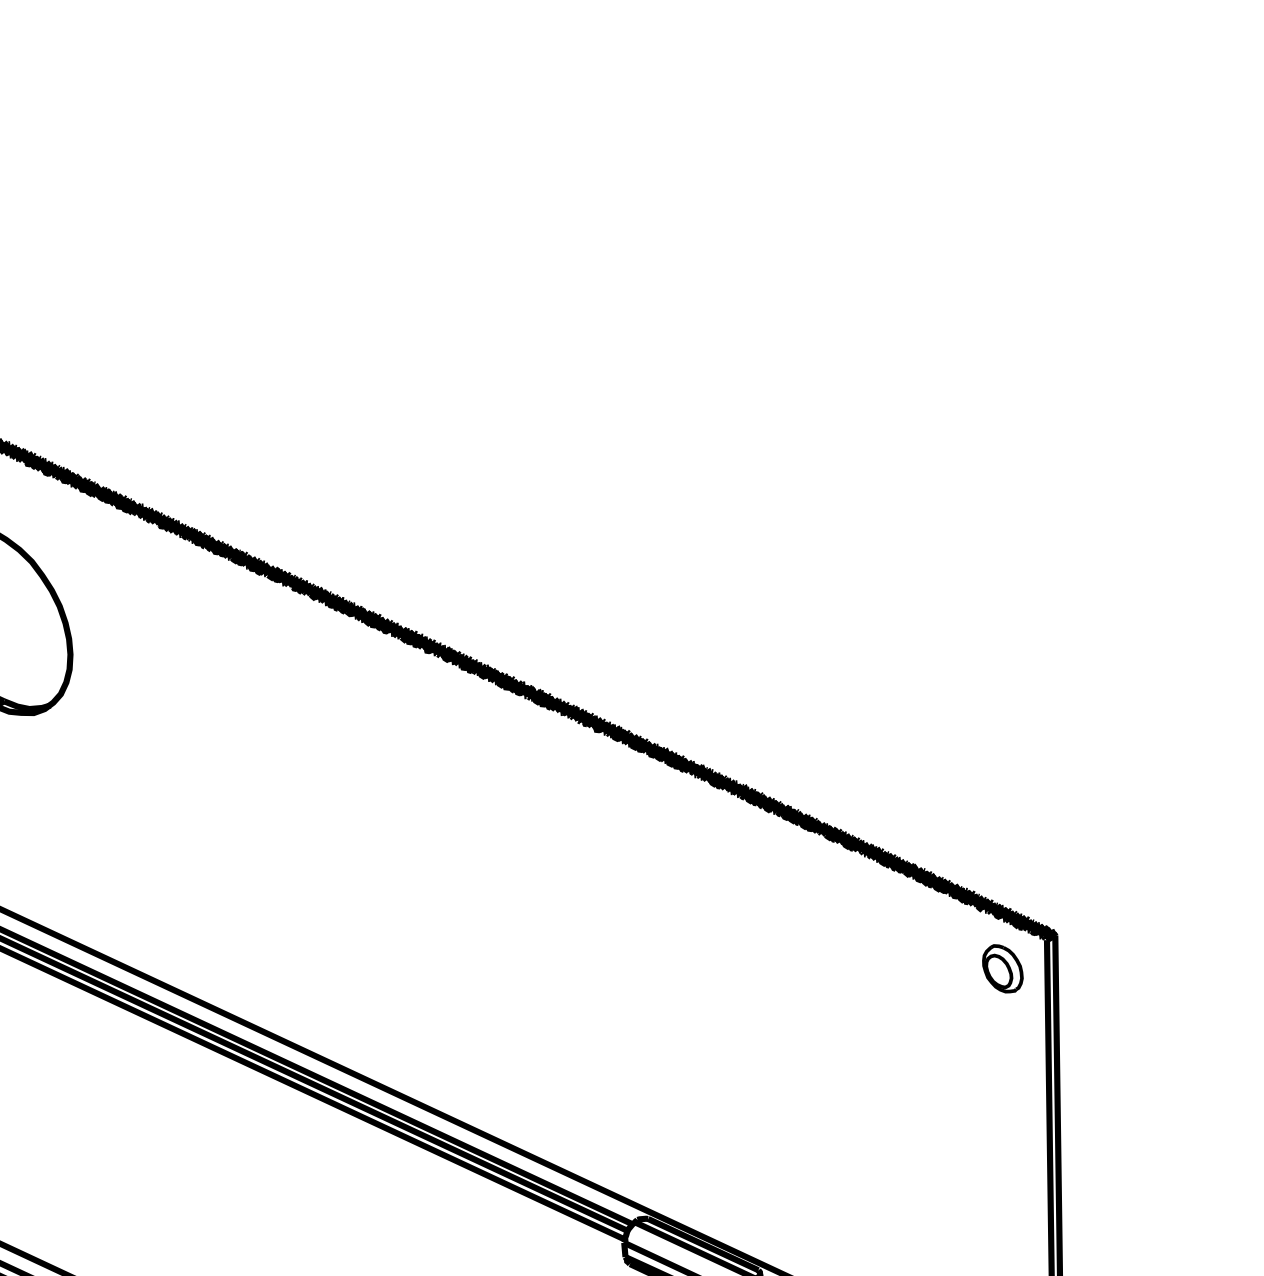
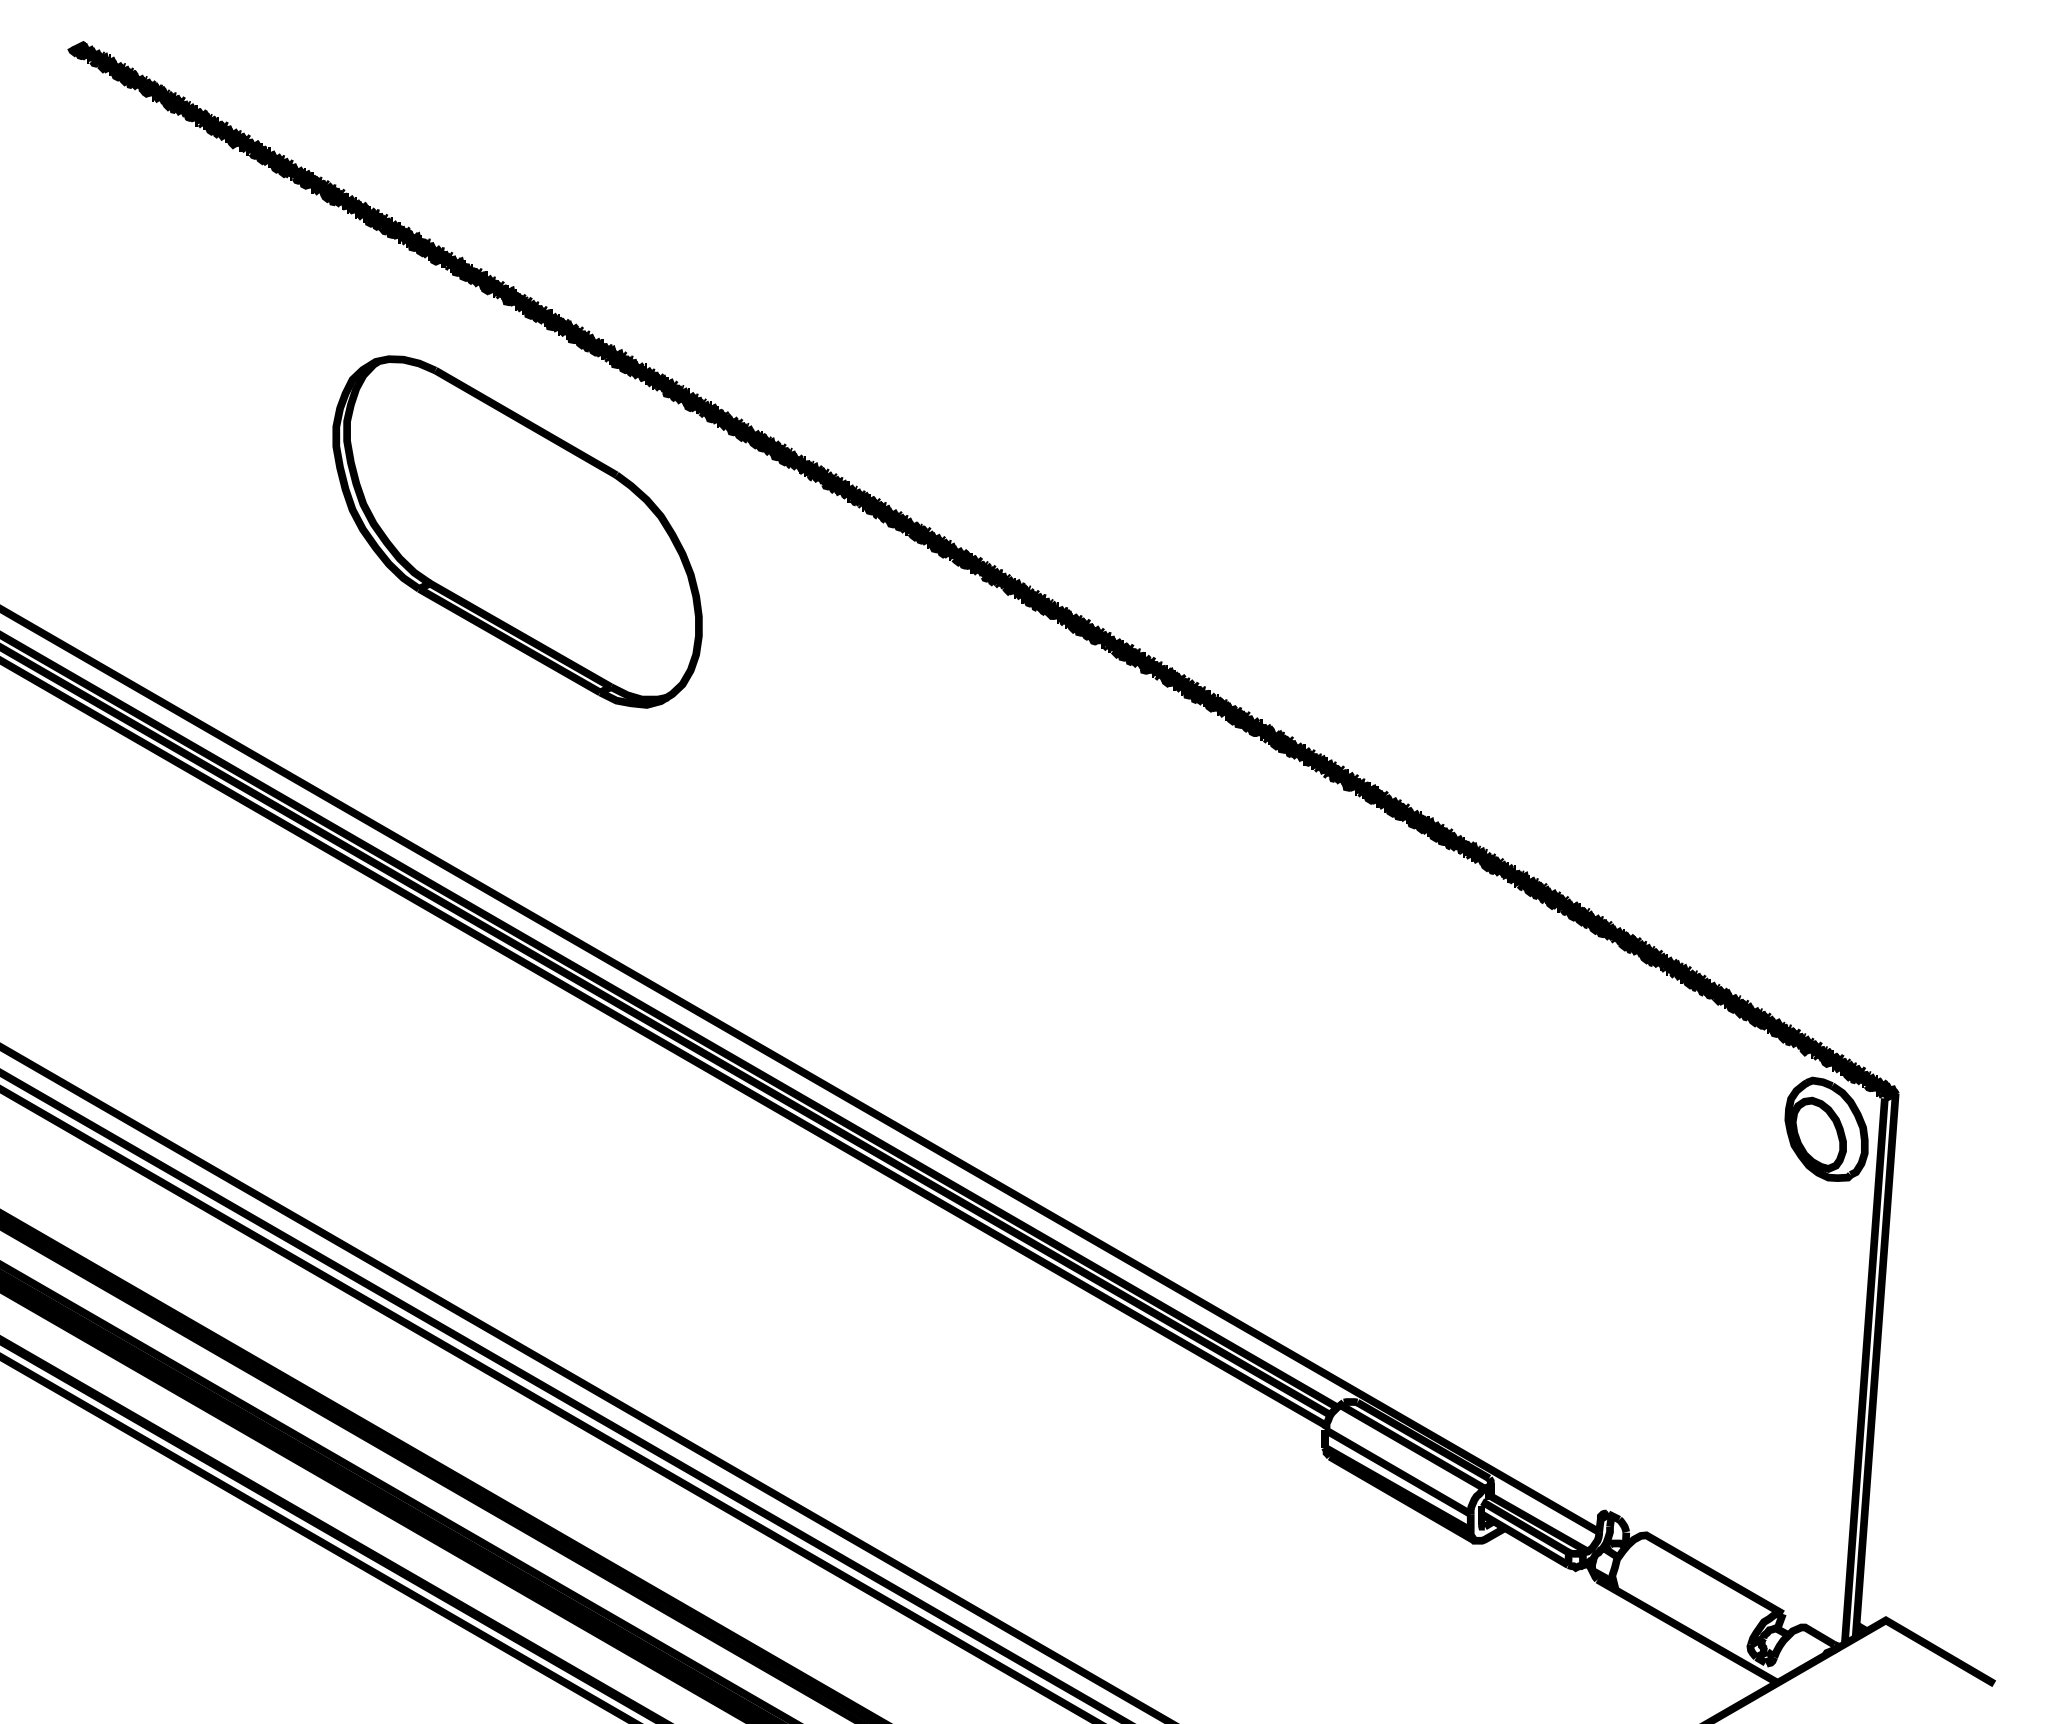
part: (1002, 968) -> (1826, 1128), size x1.67

